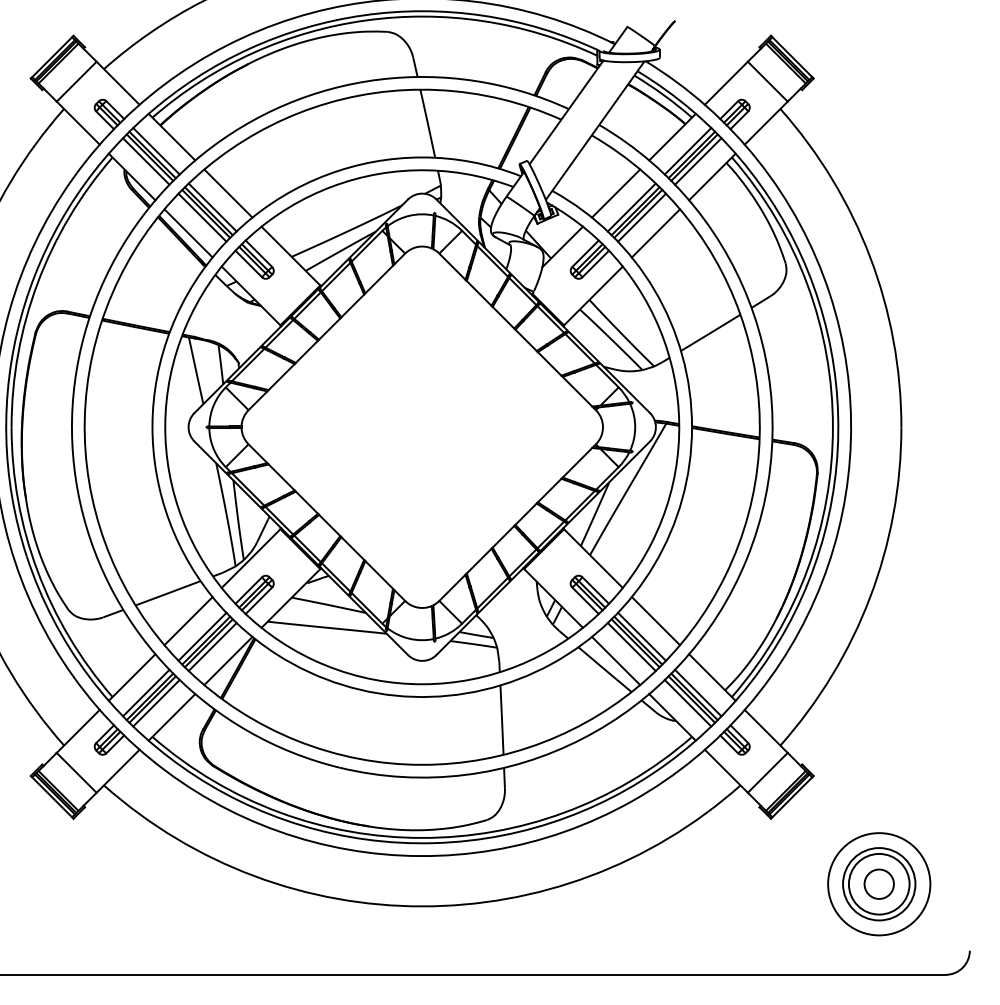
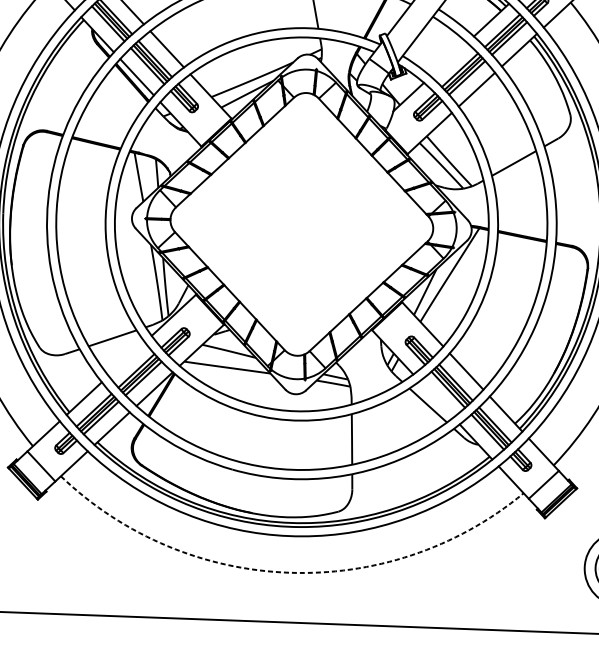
line: (616, 193) -> (449, 59), removed
line: (188, 621) -> (126, 359), removed
line: (616, 660) -> (436, 399), removed
arc: (422, 906) -> (289, 572), solid -> dashed

